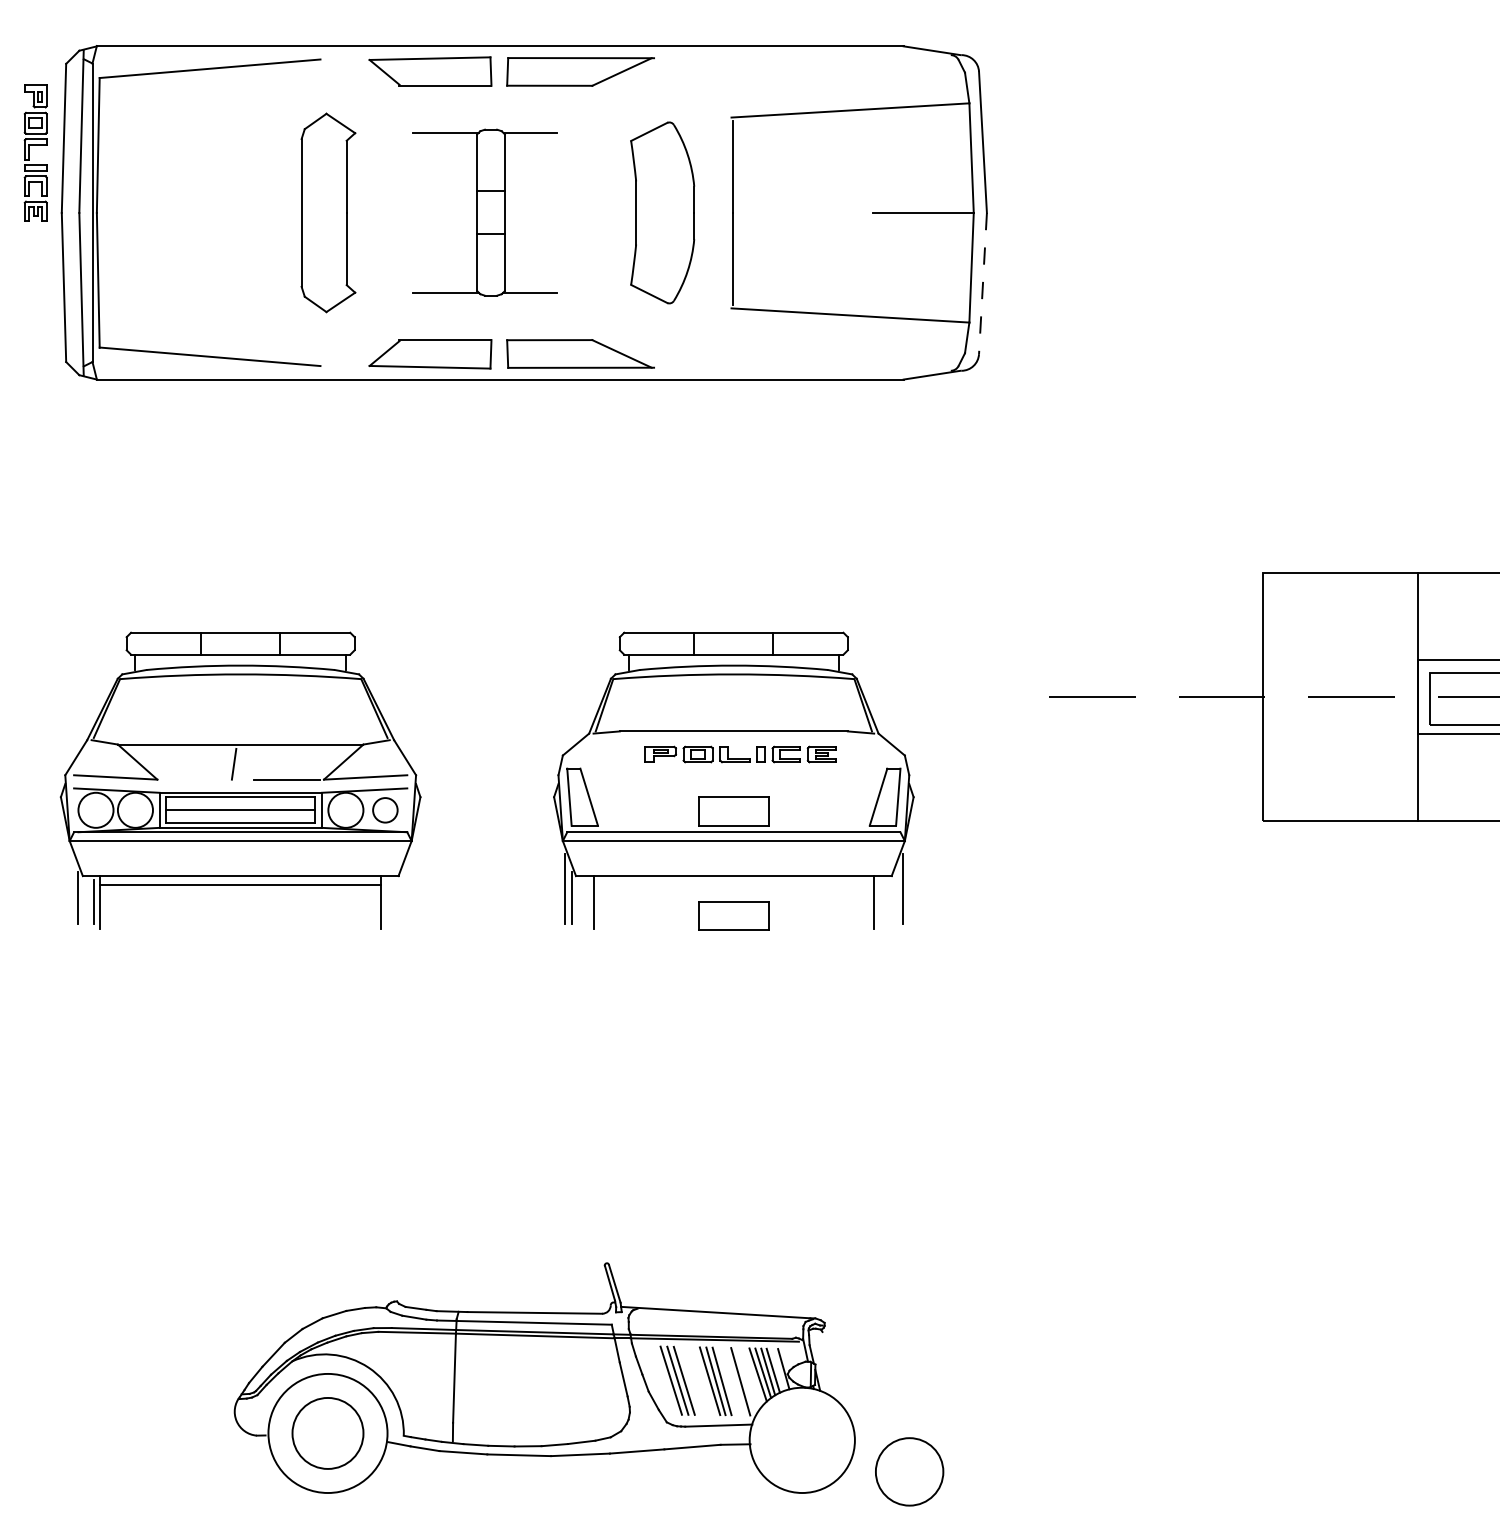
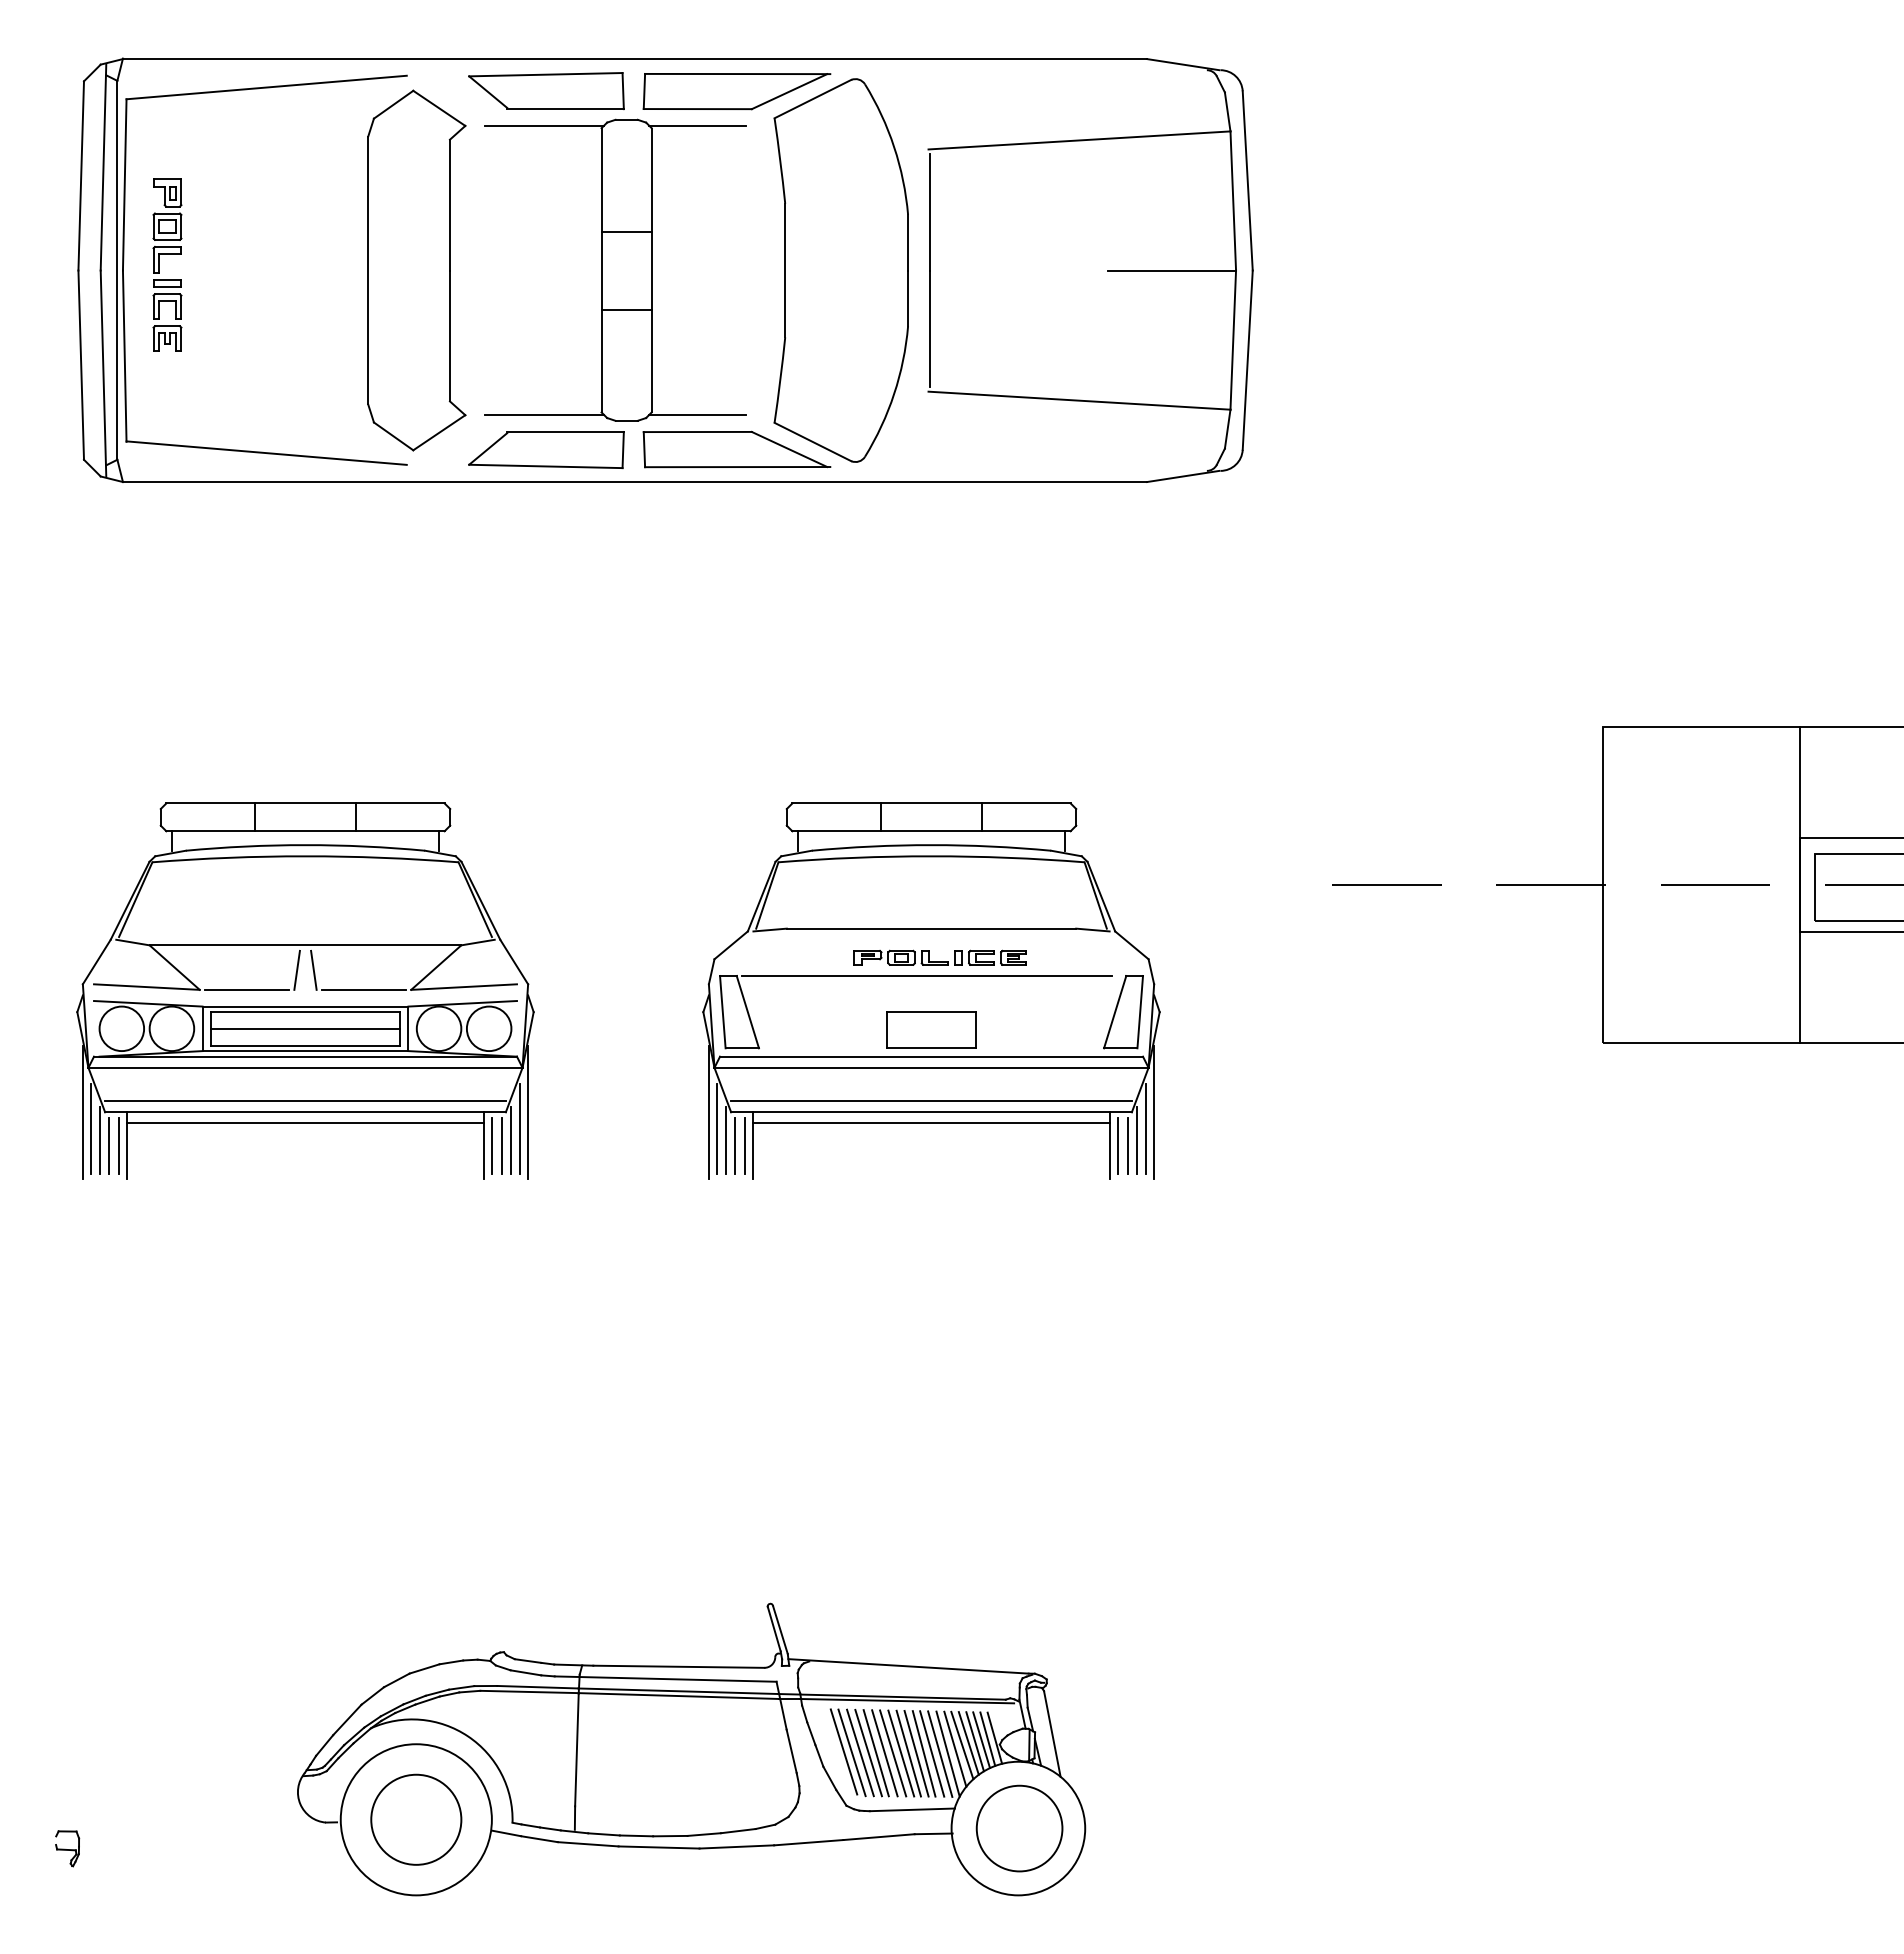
part: (29, 153) -> (159, 264), moved
part: (328, 212) -> (416, 270), size x1.43
part: (484, 212) -> (615, 269), size x1.43
part: (662, 212) -> (840, 270), size x1.67
line: (982, 283) -> (1247, 360), dashed -> solid
part: (740, 754) -> (939, 957), size x0.71
line: (246, 763) -> (313, 969), added
line: (730, 768) -> (927, 975), added
line: (194, 779) -> (246, 989), added
circle: (384, 810) -> (488, 1028), size x1.43
line: (240, 867) -> (305, 1101), added
line: (733, 867) -> (931, 1101), added
line: (65, 876) -> (82, 1112), added
line: (416, 876) -> (528, 1112), added
line: (558, 876) -> (708, 1112), added
line: (909, 876) -> (1154, 1112), added
line: (733, 884) -> (931, 1123), added
line: (71, 888) -> (90, 1128), added
line: (410, 888) -> (520, 1128), added
line: (402, 897) -> (511, 1139), added
line: (896, 897) -> (1137, 1139), added
line: (86, 902) -> (109, 1145), added
line: (387, 902) -> (491, 1145), added
line: (395, 902) -> (501, 1145), added
line: (579, 902) -> (735, 1145), added
line: (587, 902) -> (745, 1145), added
line: (881, 902) -> (1118, 1145), added
line: (888, 902) -> (1127, 1145), added
part: (733, 915) -> (931, 1162), removed
line: (829, 1365) -> (1052, 1733), added
line: (777, 1369) -> (987, 1738), added
line: (752, 1377) -> (955, 1748), added
line: (664, 1379) -> (843, 1751), added
line: (689, 1381) -> (875, 1753), added
line: (696, 1381) -> (884, 1753), added
line: (703, 1381) -> (893, 1753), added
line: (727, 1381) -> (923, 1753), added
line: (734, 1381) -> (932, 1753), added
line: (746, 1381) -> (947, 1753), added
part: (53, 1456) -> (67, 1848), added
circle: (909, 1471) -> (1019, 1828), moved

